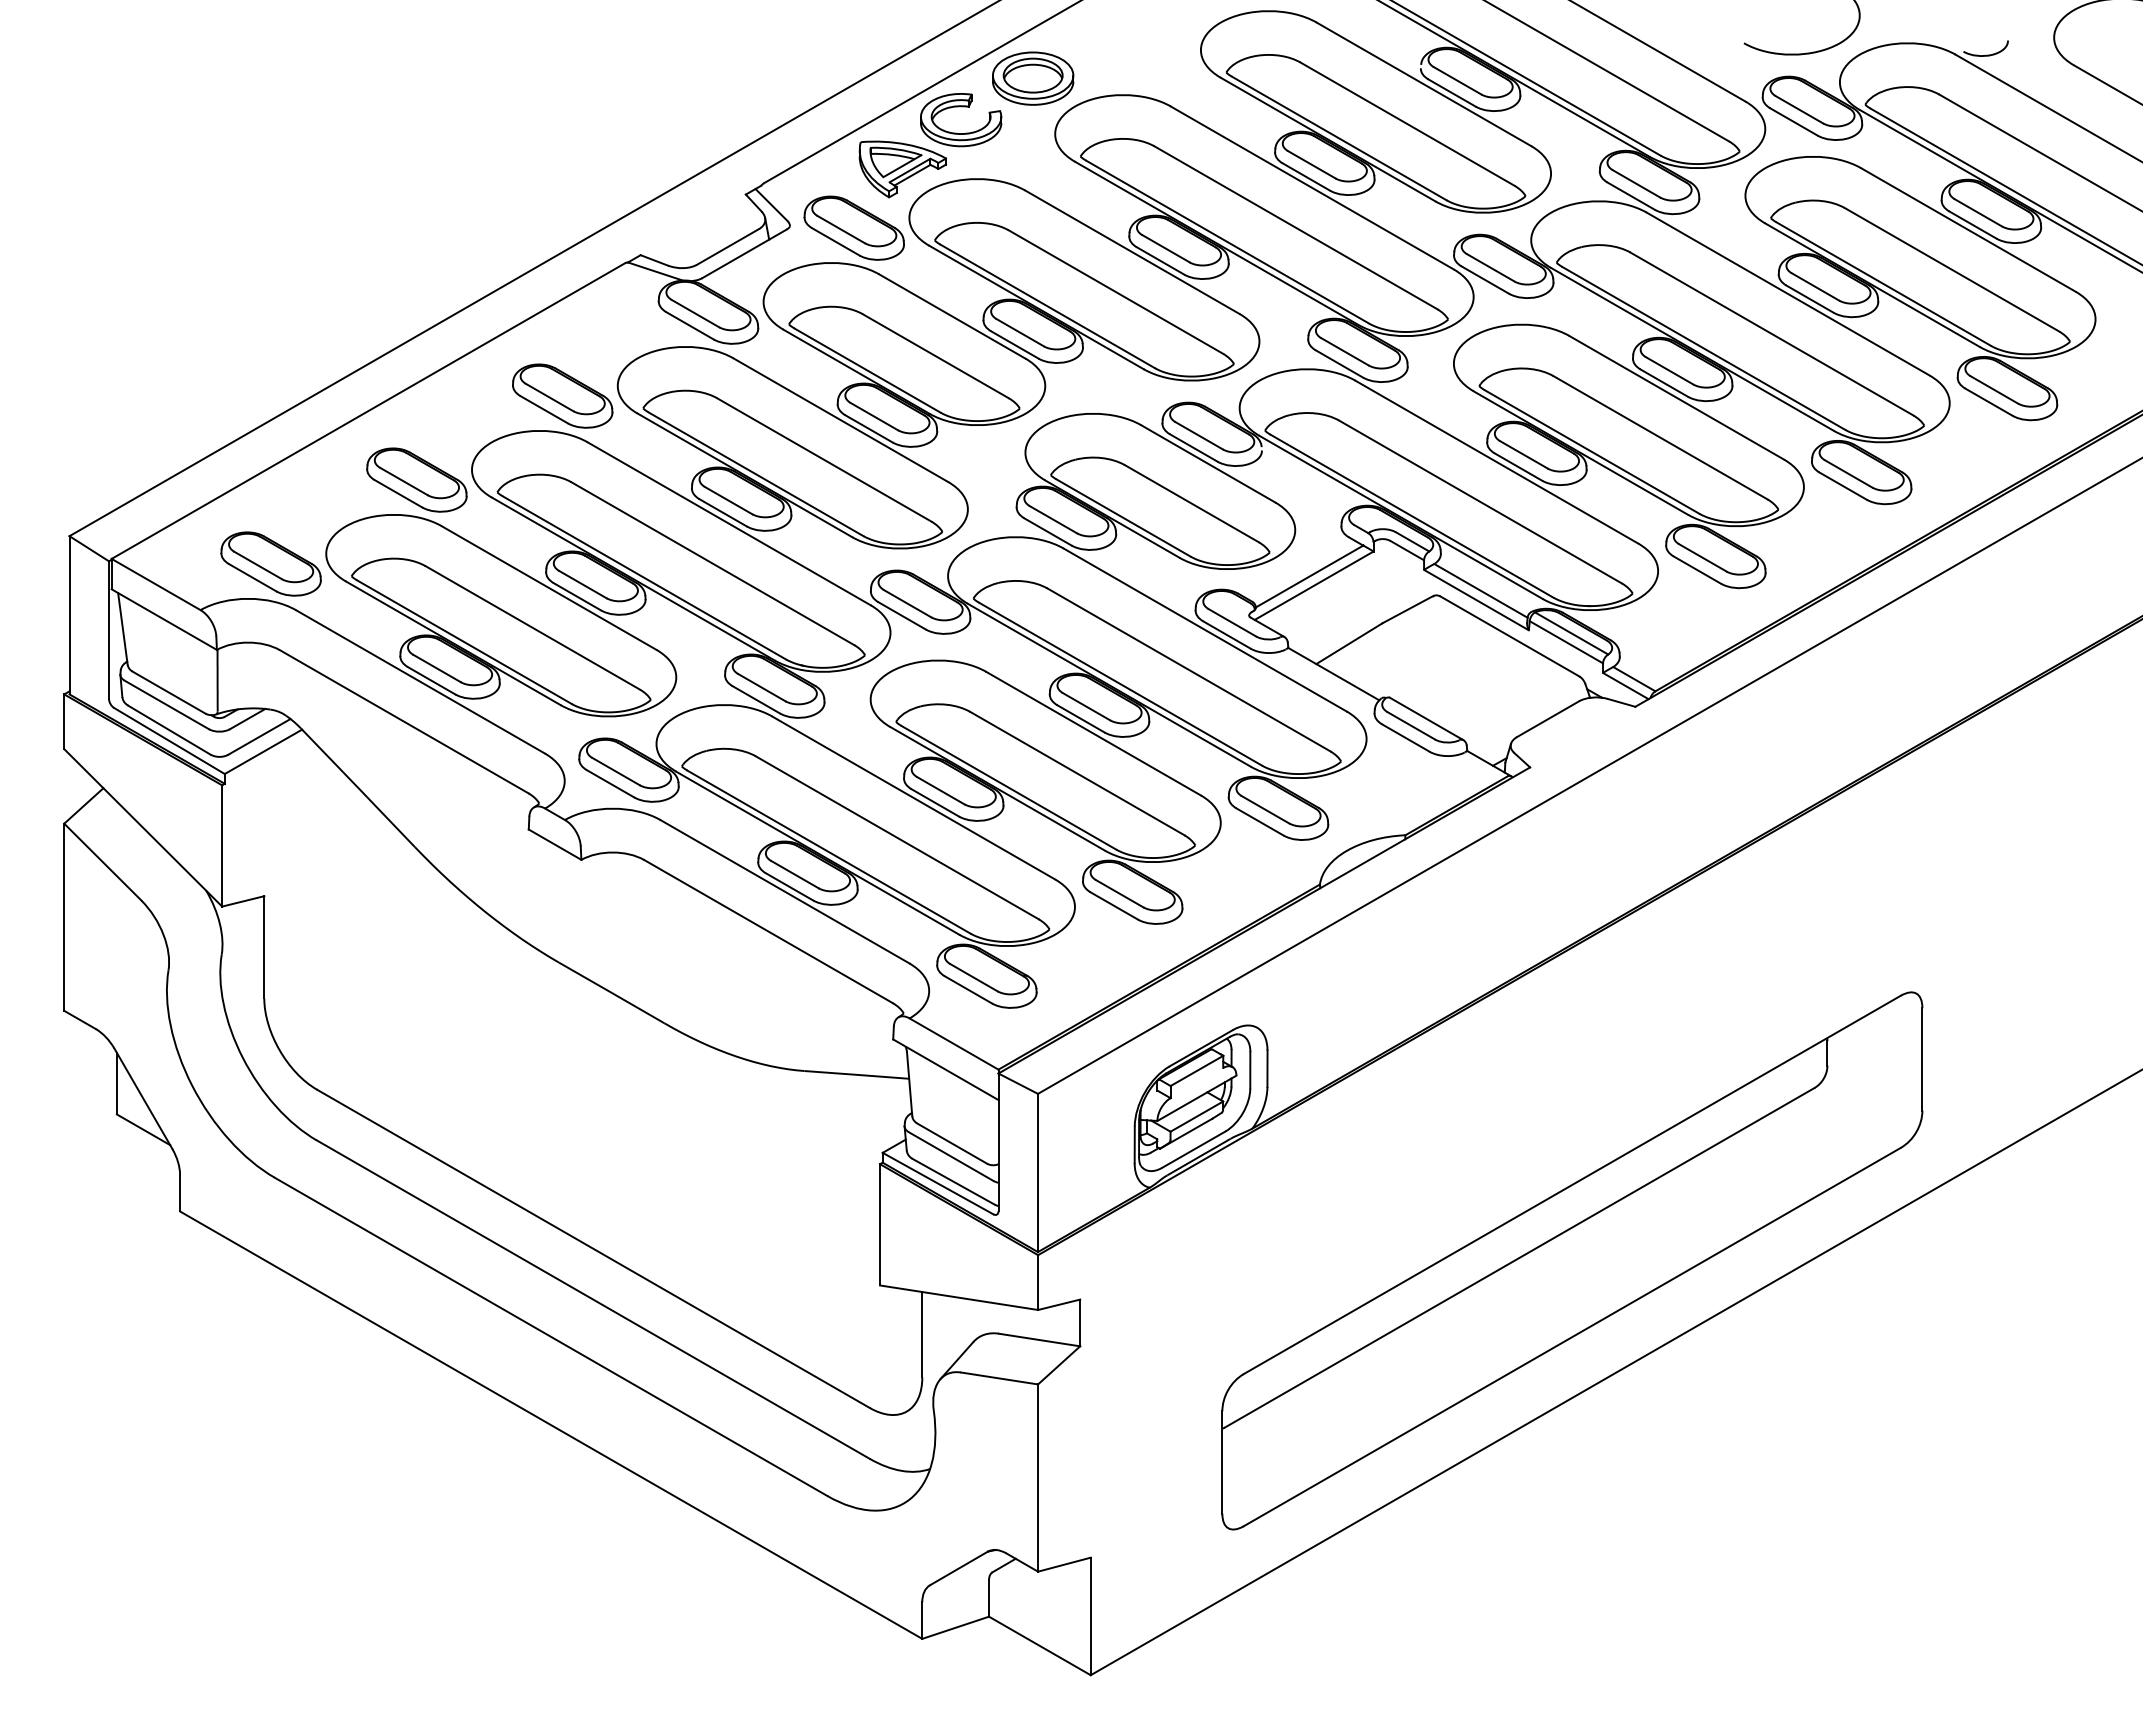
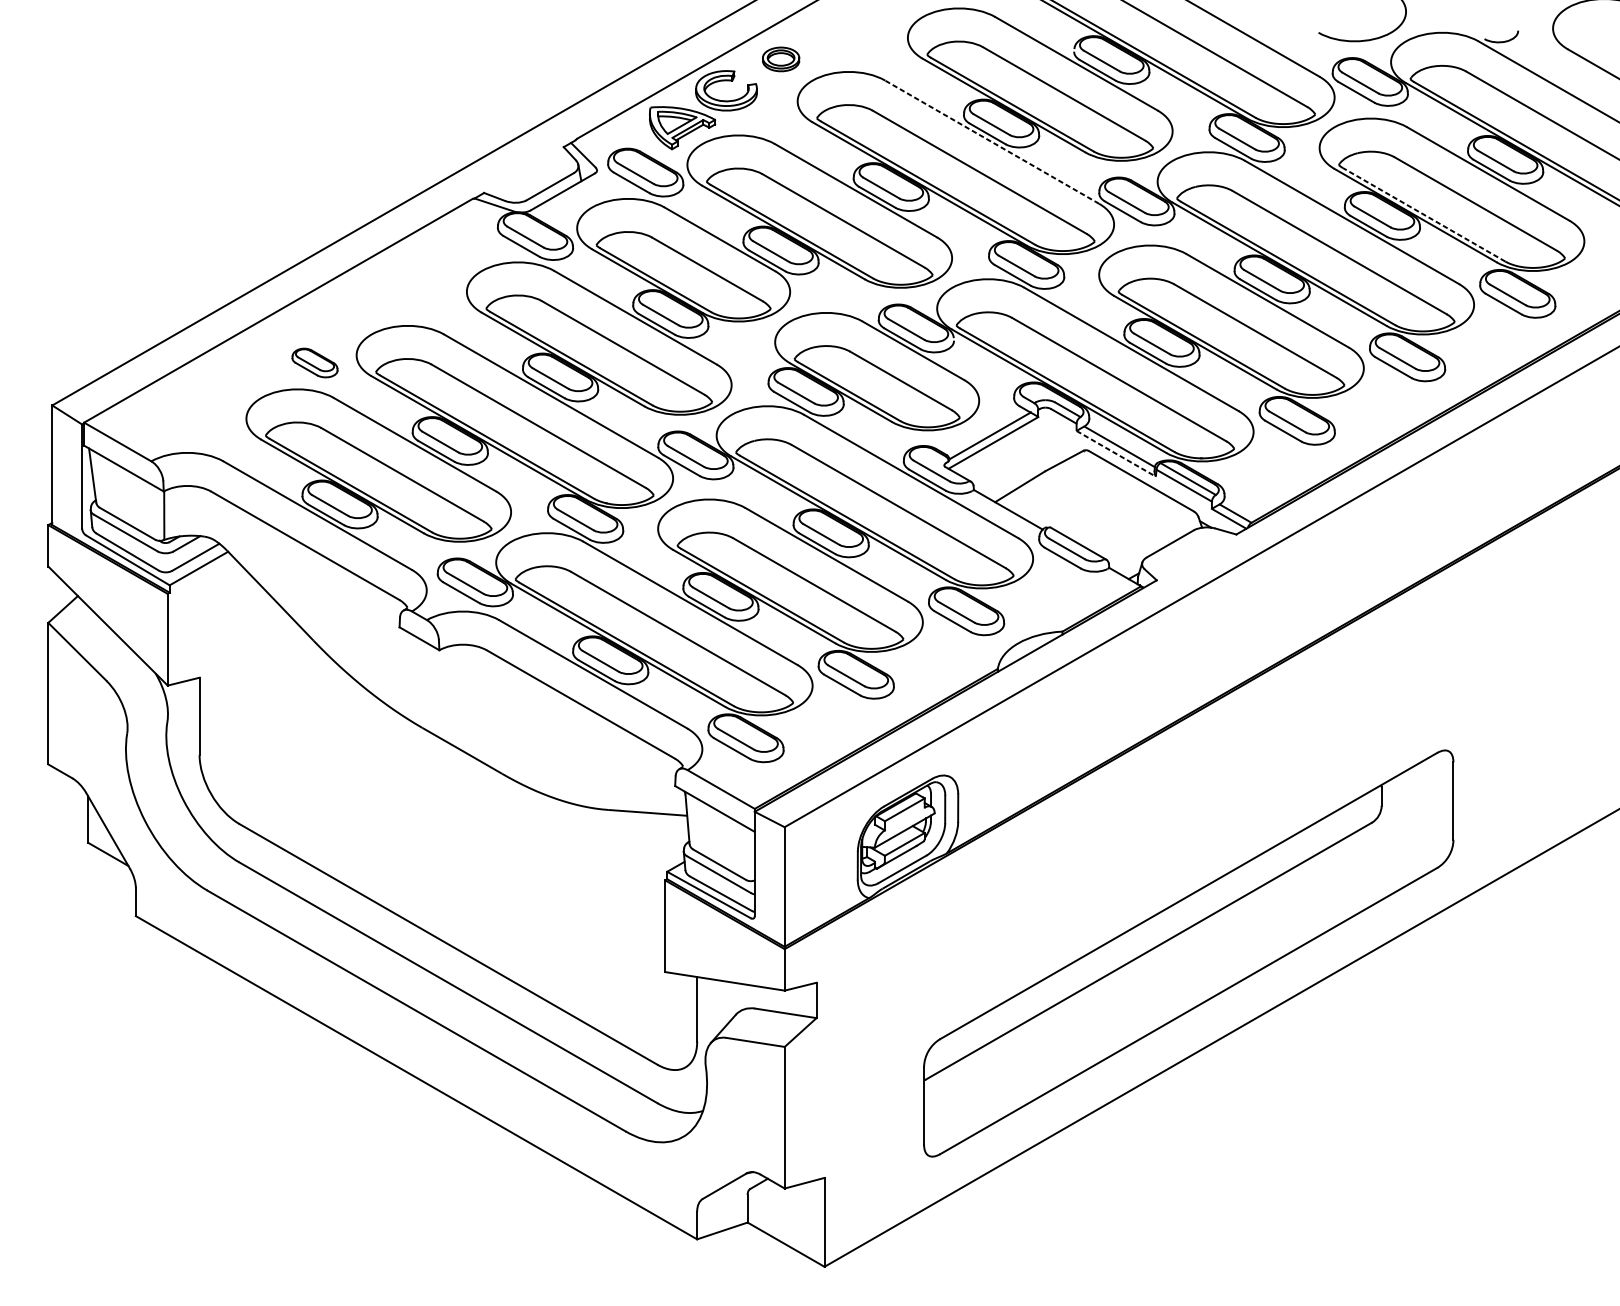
part: (1033, 78) -> (781, 59), size x0.6
line: (1311, 187) -> (991, 141), solid -> dashed
line: (1883, 284) -> (1424, 215), solid -> dashed
part: (562, 395) -> (425, 299), removed
part: (416, 479) -> (314, 362), size x0.6
part: (270, 563) -> (204, 426), removed
line: (1476, 600) -> (1116, 454), solid -> dashed

